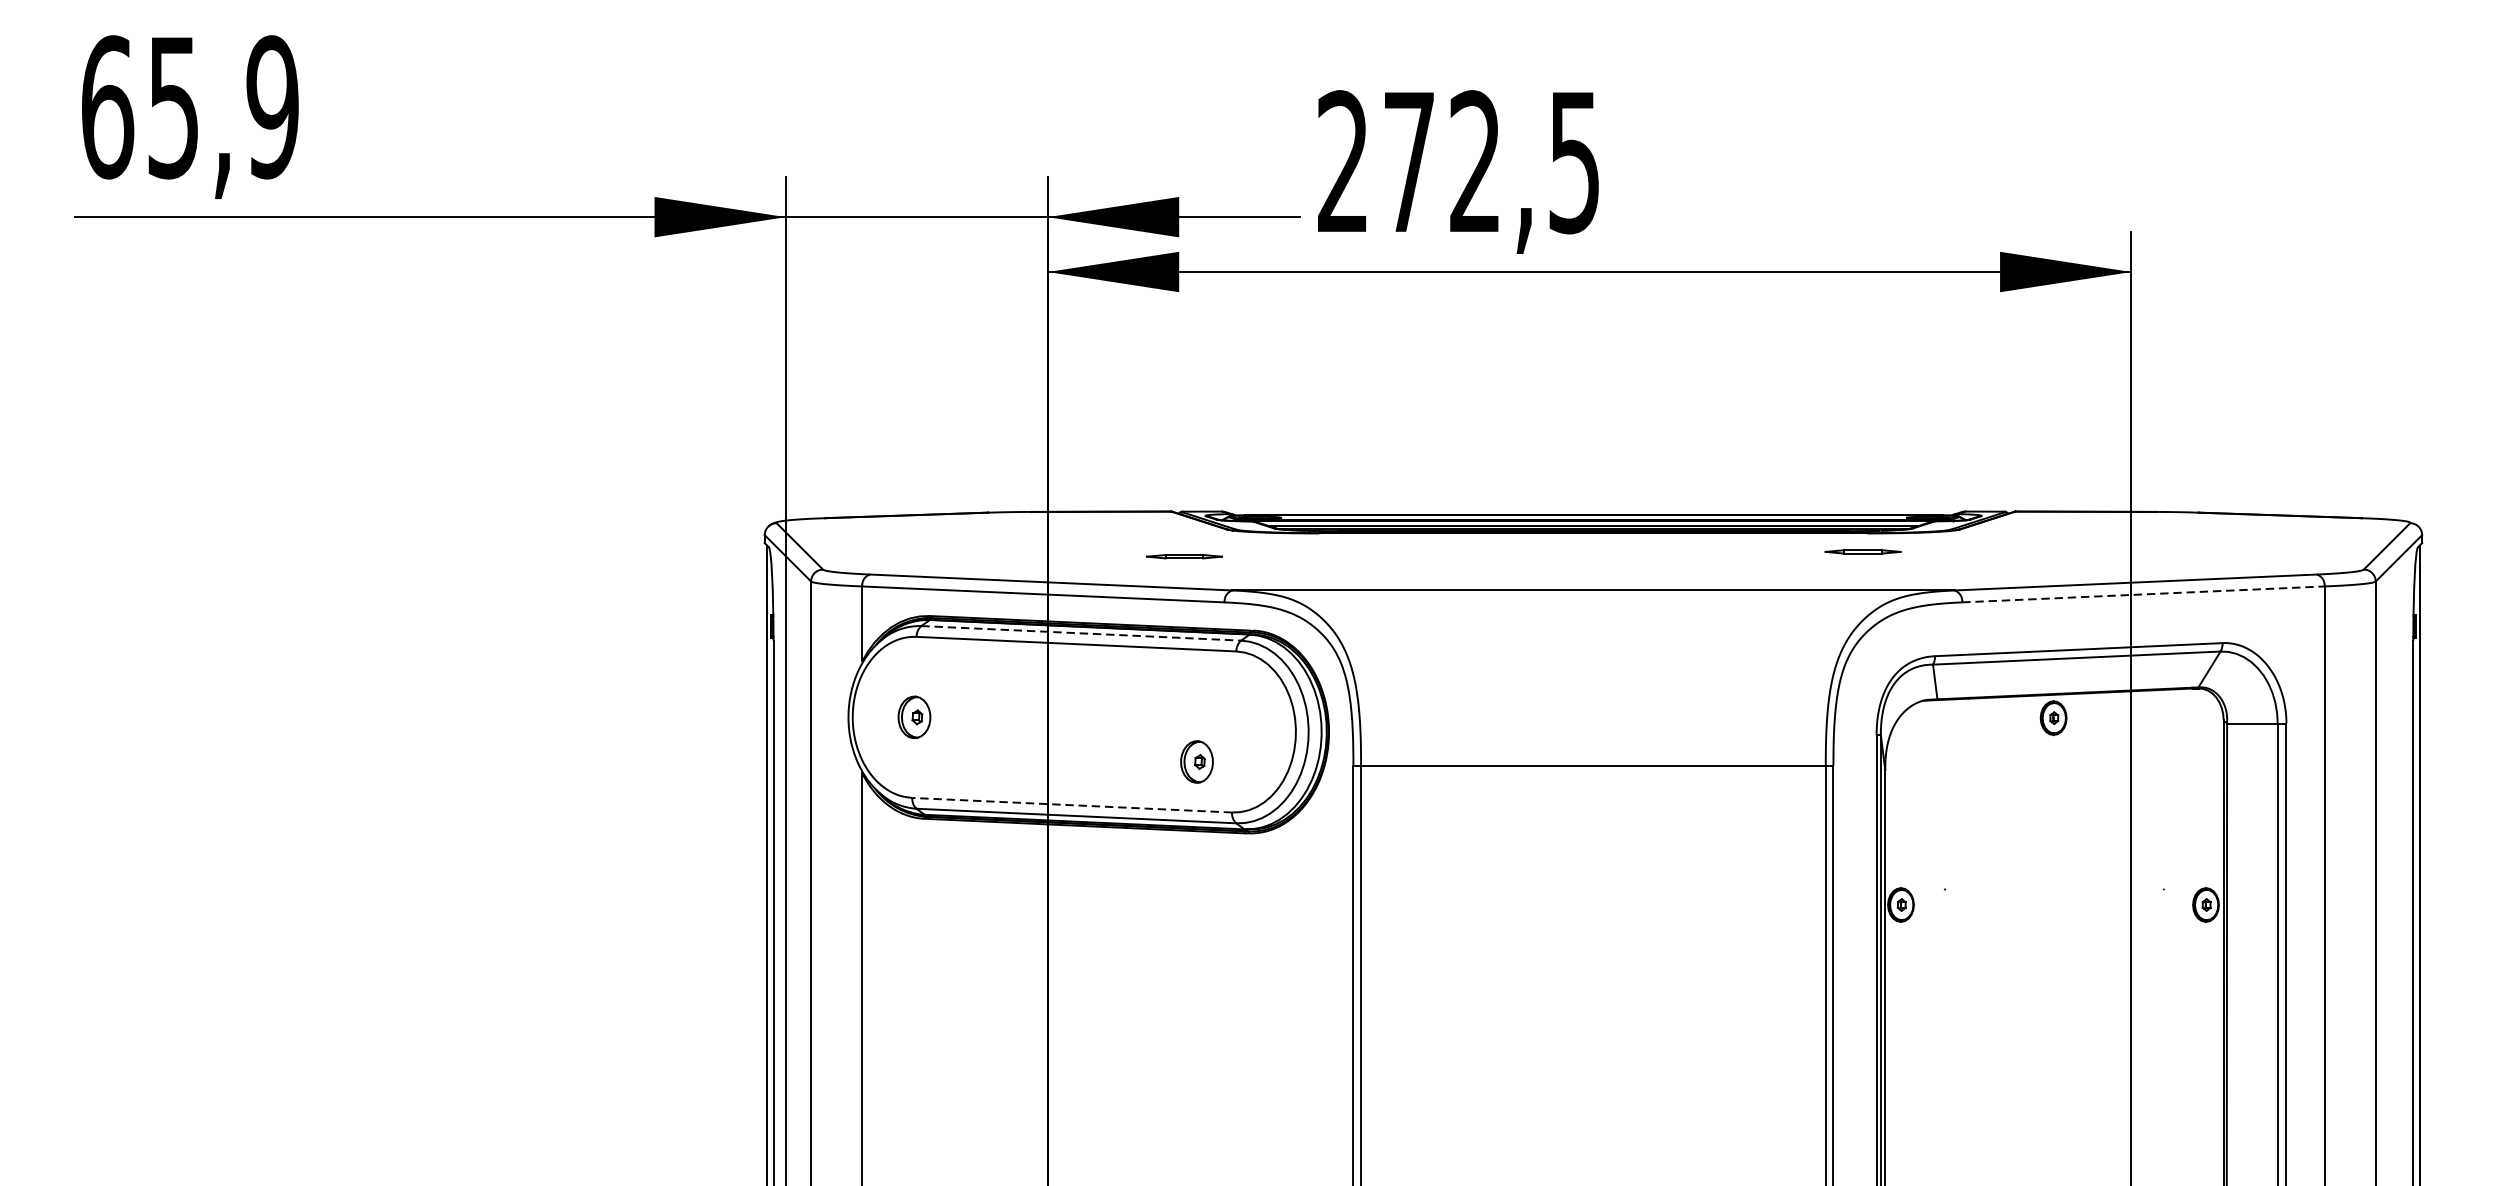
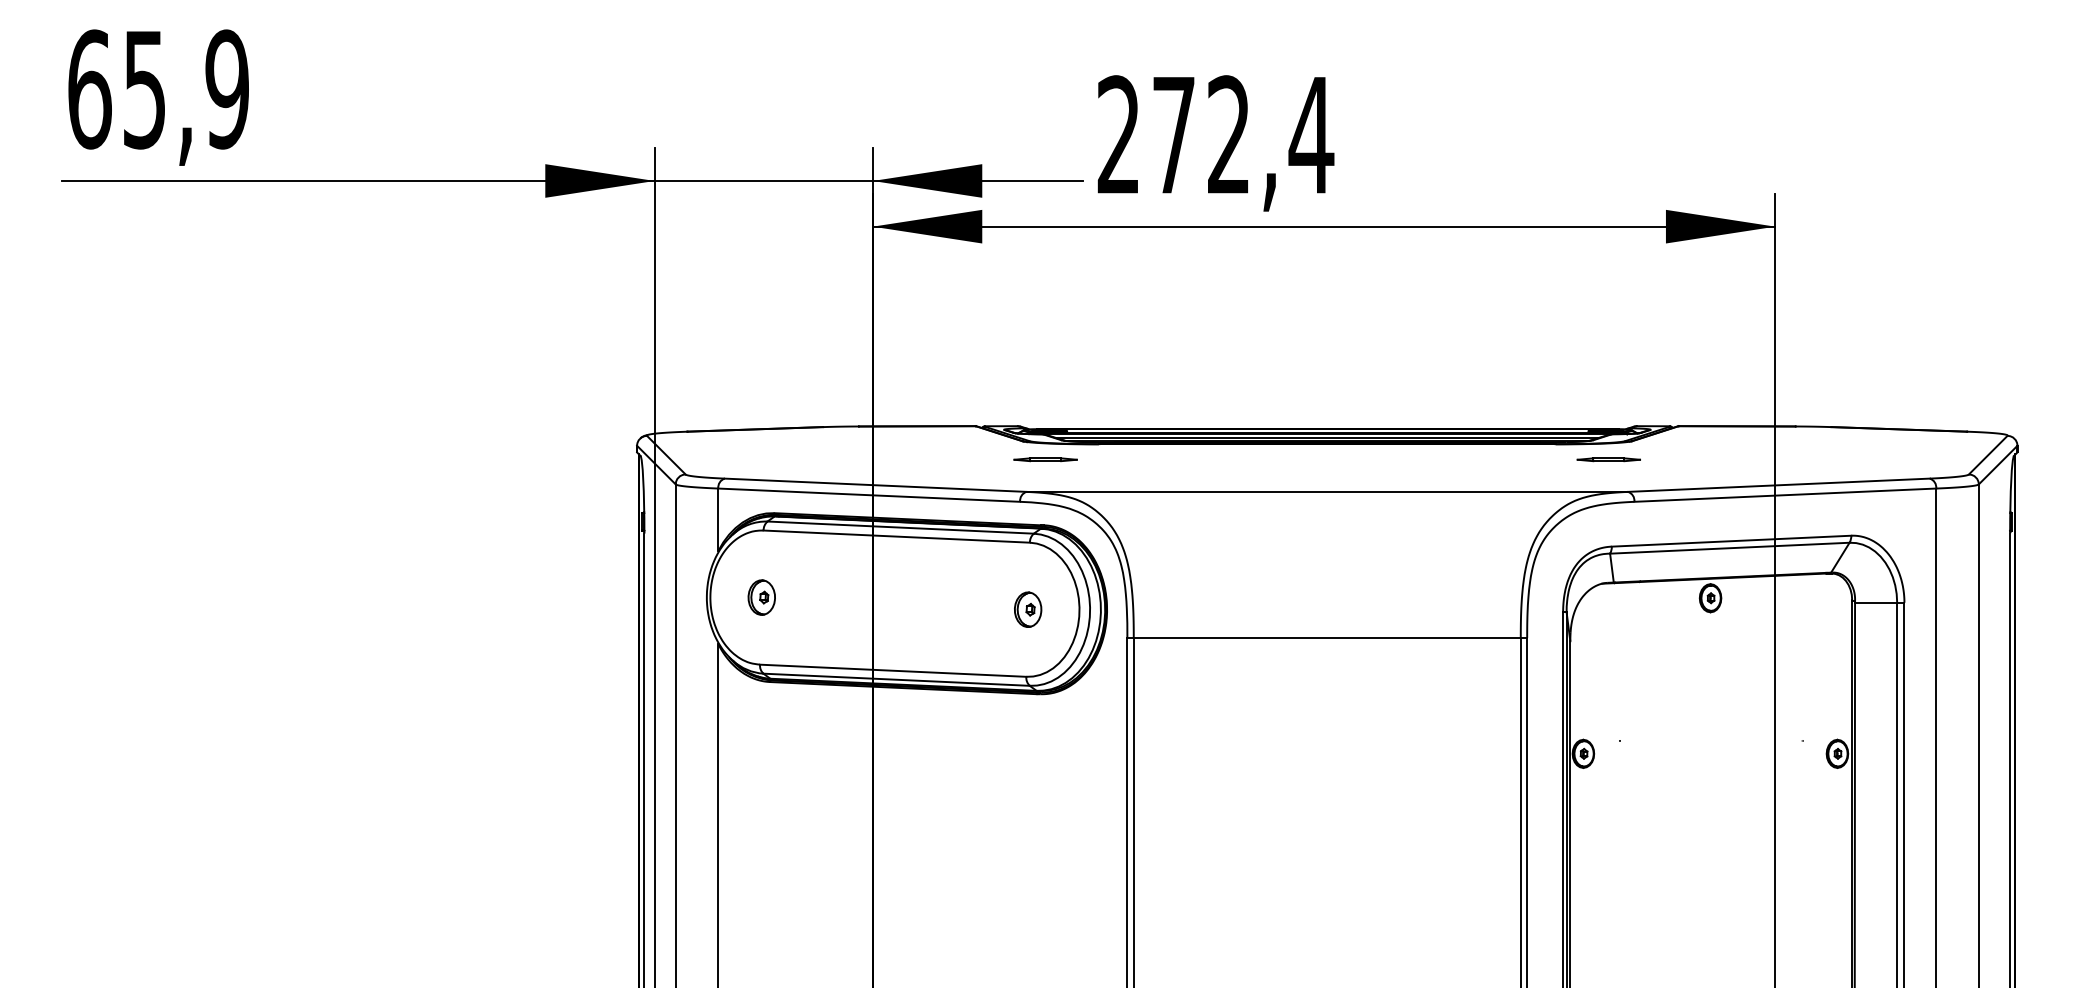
text: (1574, 163) -> (1311, 136), 272,5 -> 272,4
part: (1862, 551) -> (1608, 459), moved
part: (1184, 556) -> (1045, 459), moved
line: (2143, 594) -> (1785, 495), dashed -> solid
line: (1082, 633) -> (901, 527), dashed -> solid
part: (1197, 761) -> (1028, 609), moved
line: (1071, 804) -> (892, 670), dashed -> solid

